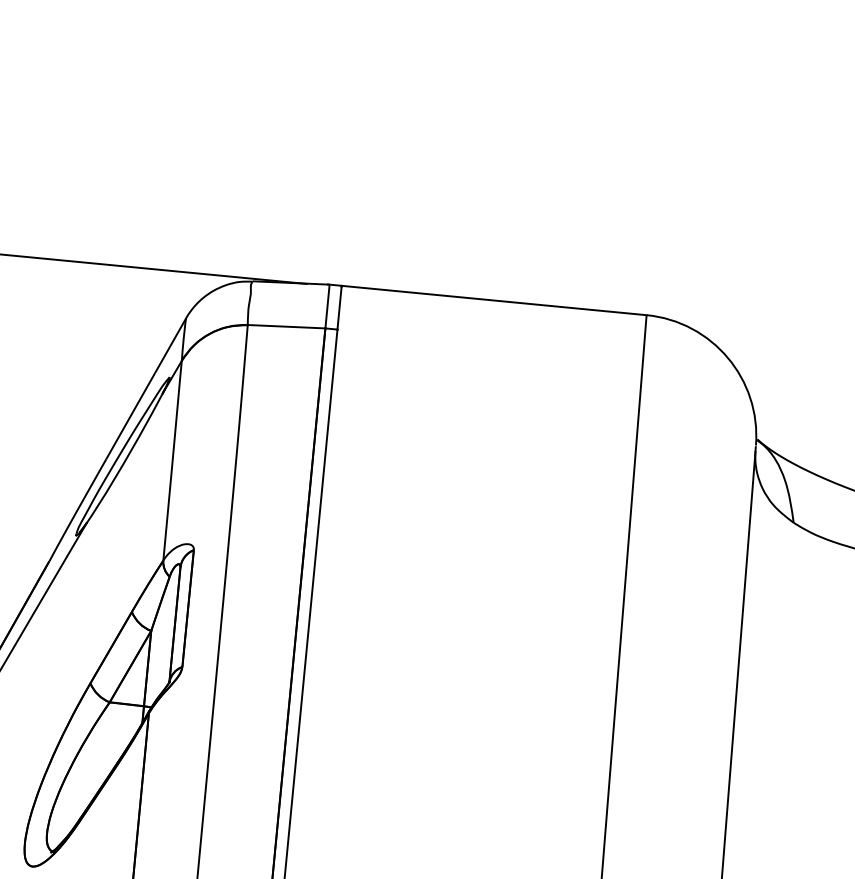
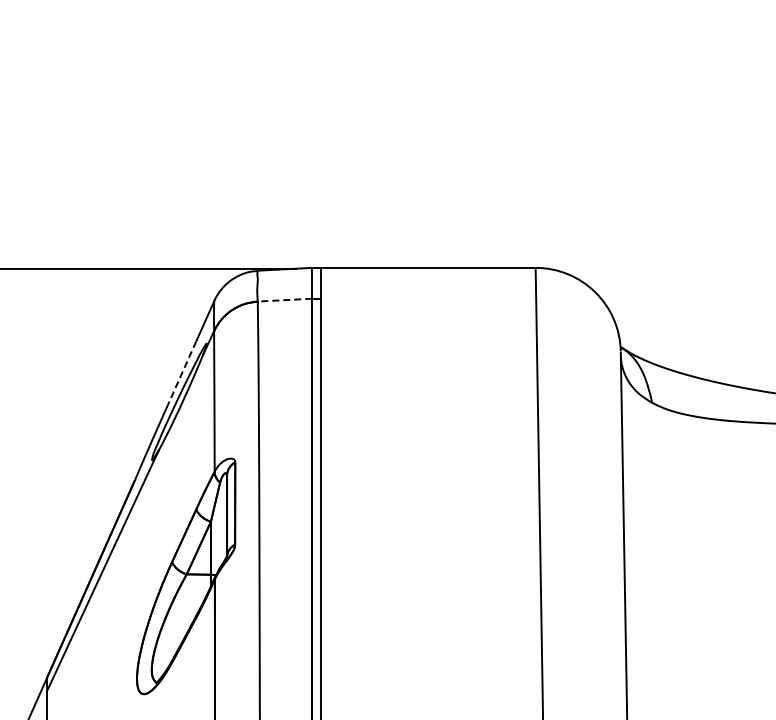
line: (285, 327) -> (284, 300), solid -> dashed
line: (131, 416) -> (182, 373), solid -> dashed

